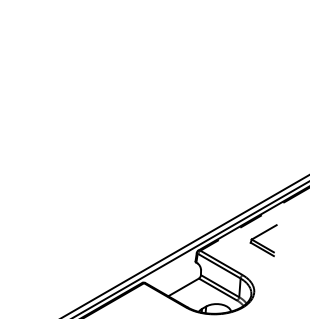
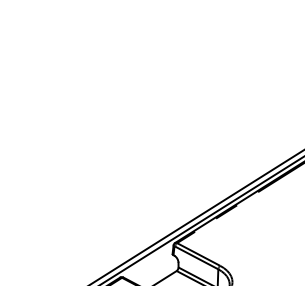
part: (263, 240) -> (239, 230), removed

